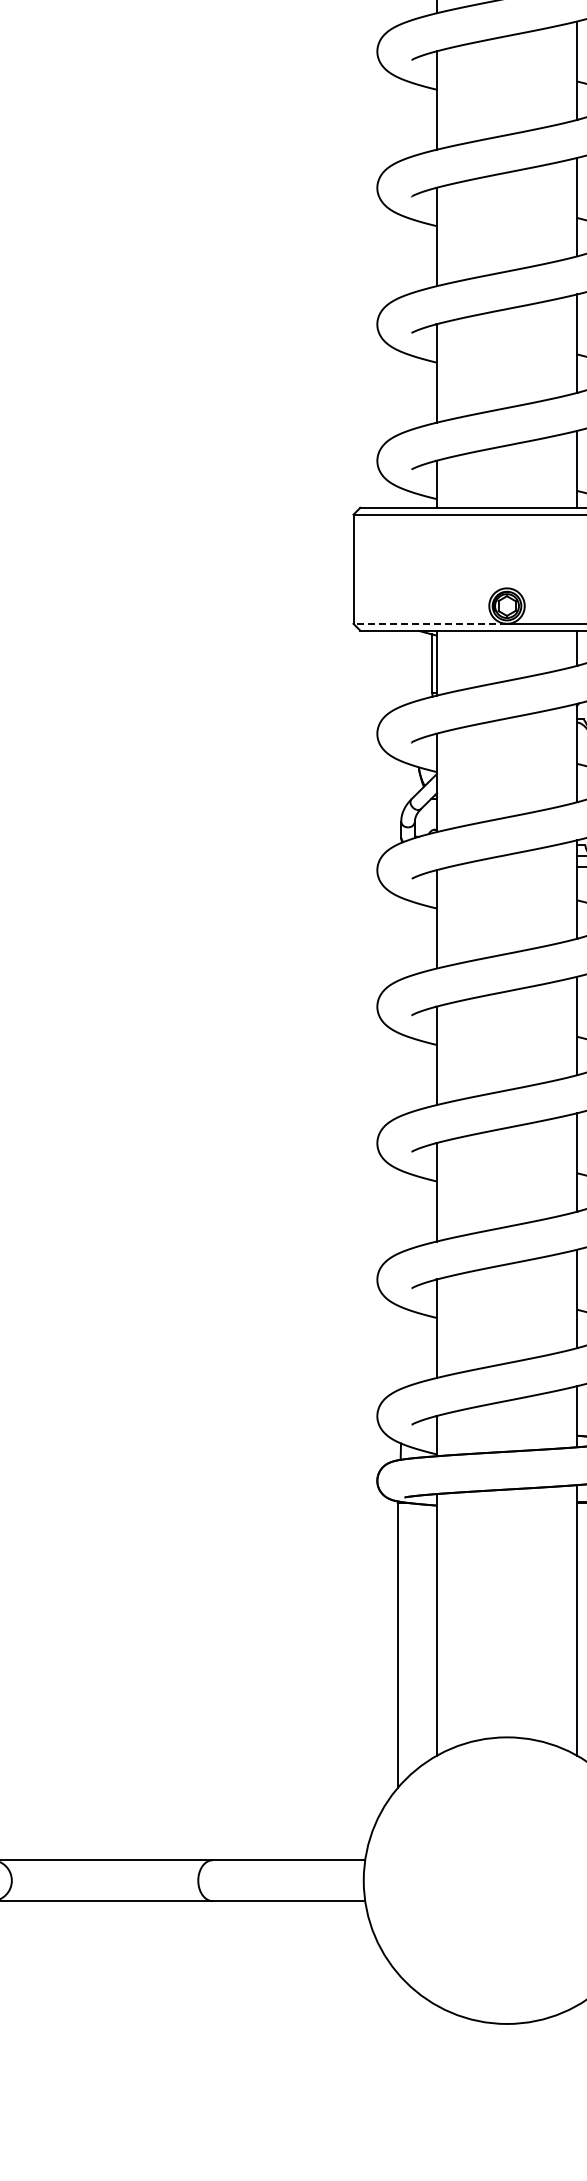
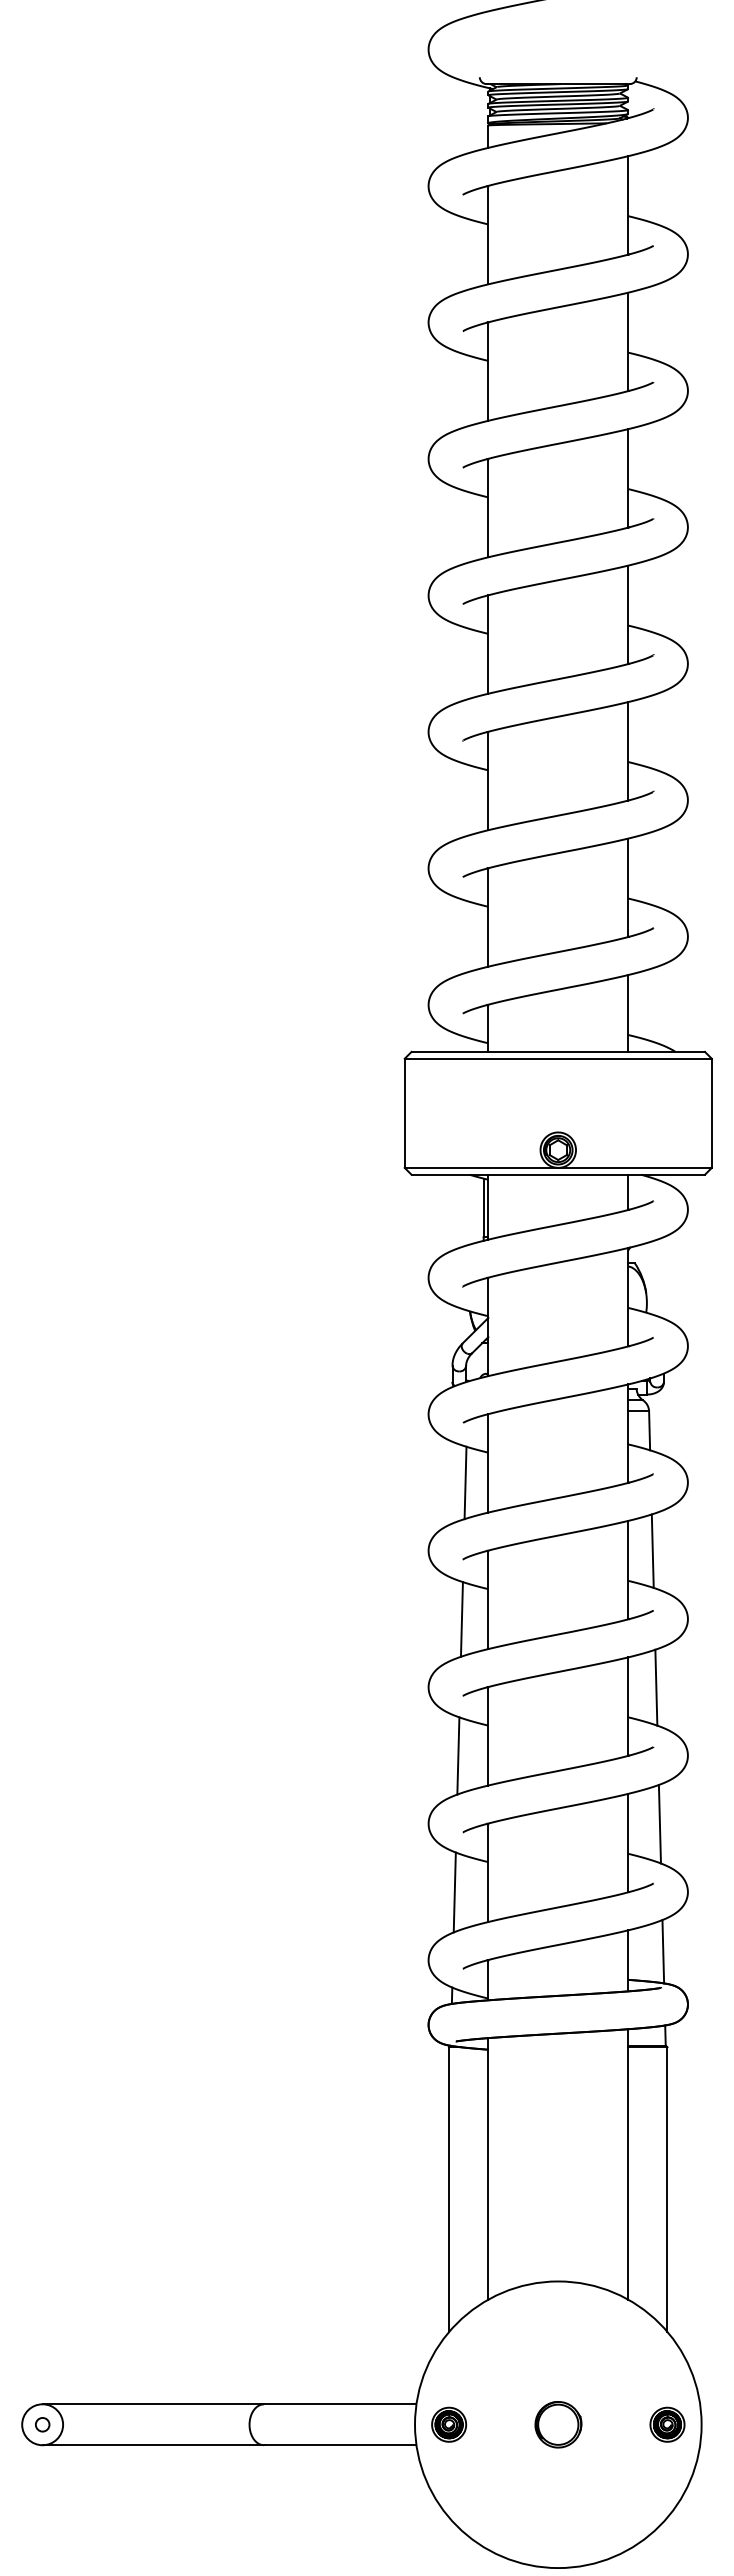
line: (430, 623) -> (481, 1167), dashed -> solid
line: (414, 938) -> (465, 1482), added
line: (410, 1075) -> (461, 1619), added
line: (407, 1211) -> (458, 1755), added
line: (403, 1348) -> (454, 1892), added
part: (398, 1880) -> (449, 2424), added
part: (507, 1880) -> (558, 2424), added

